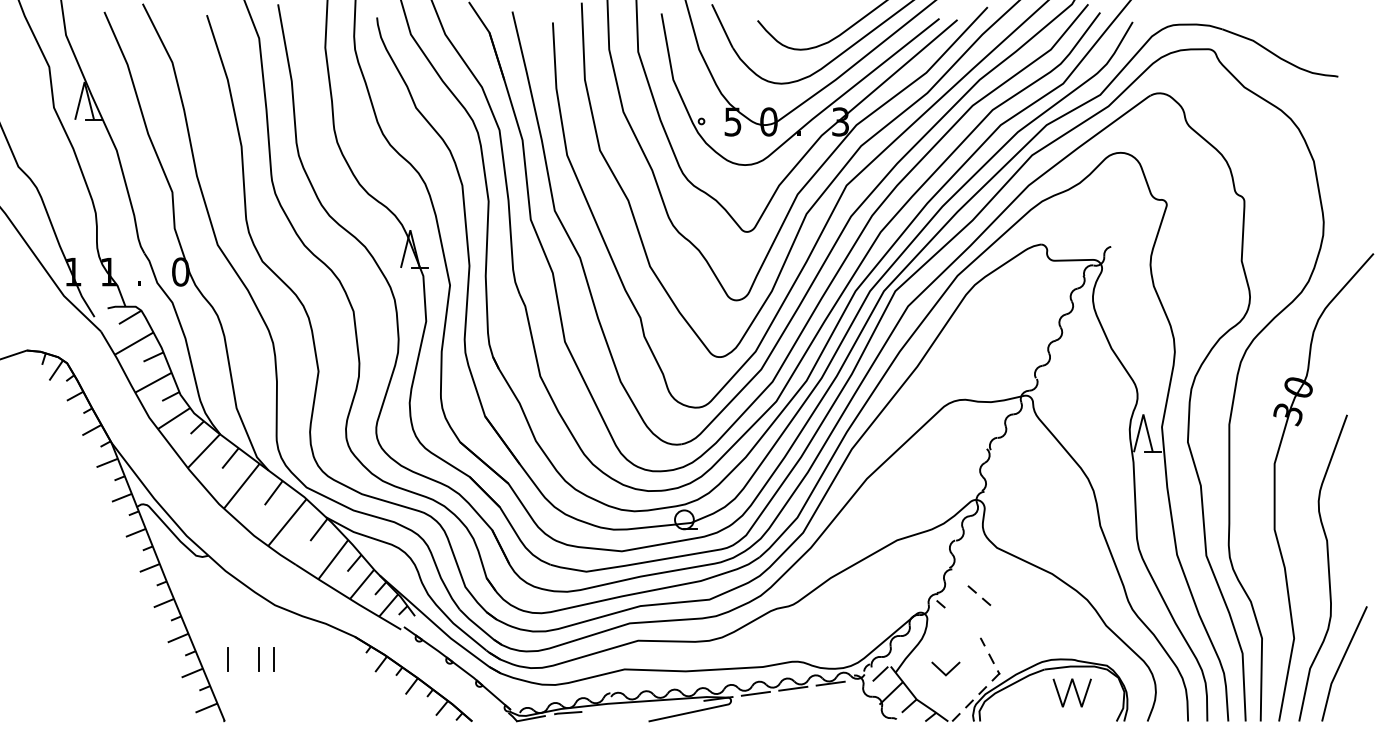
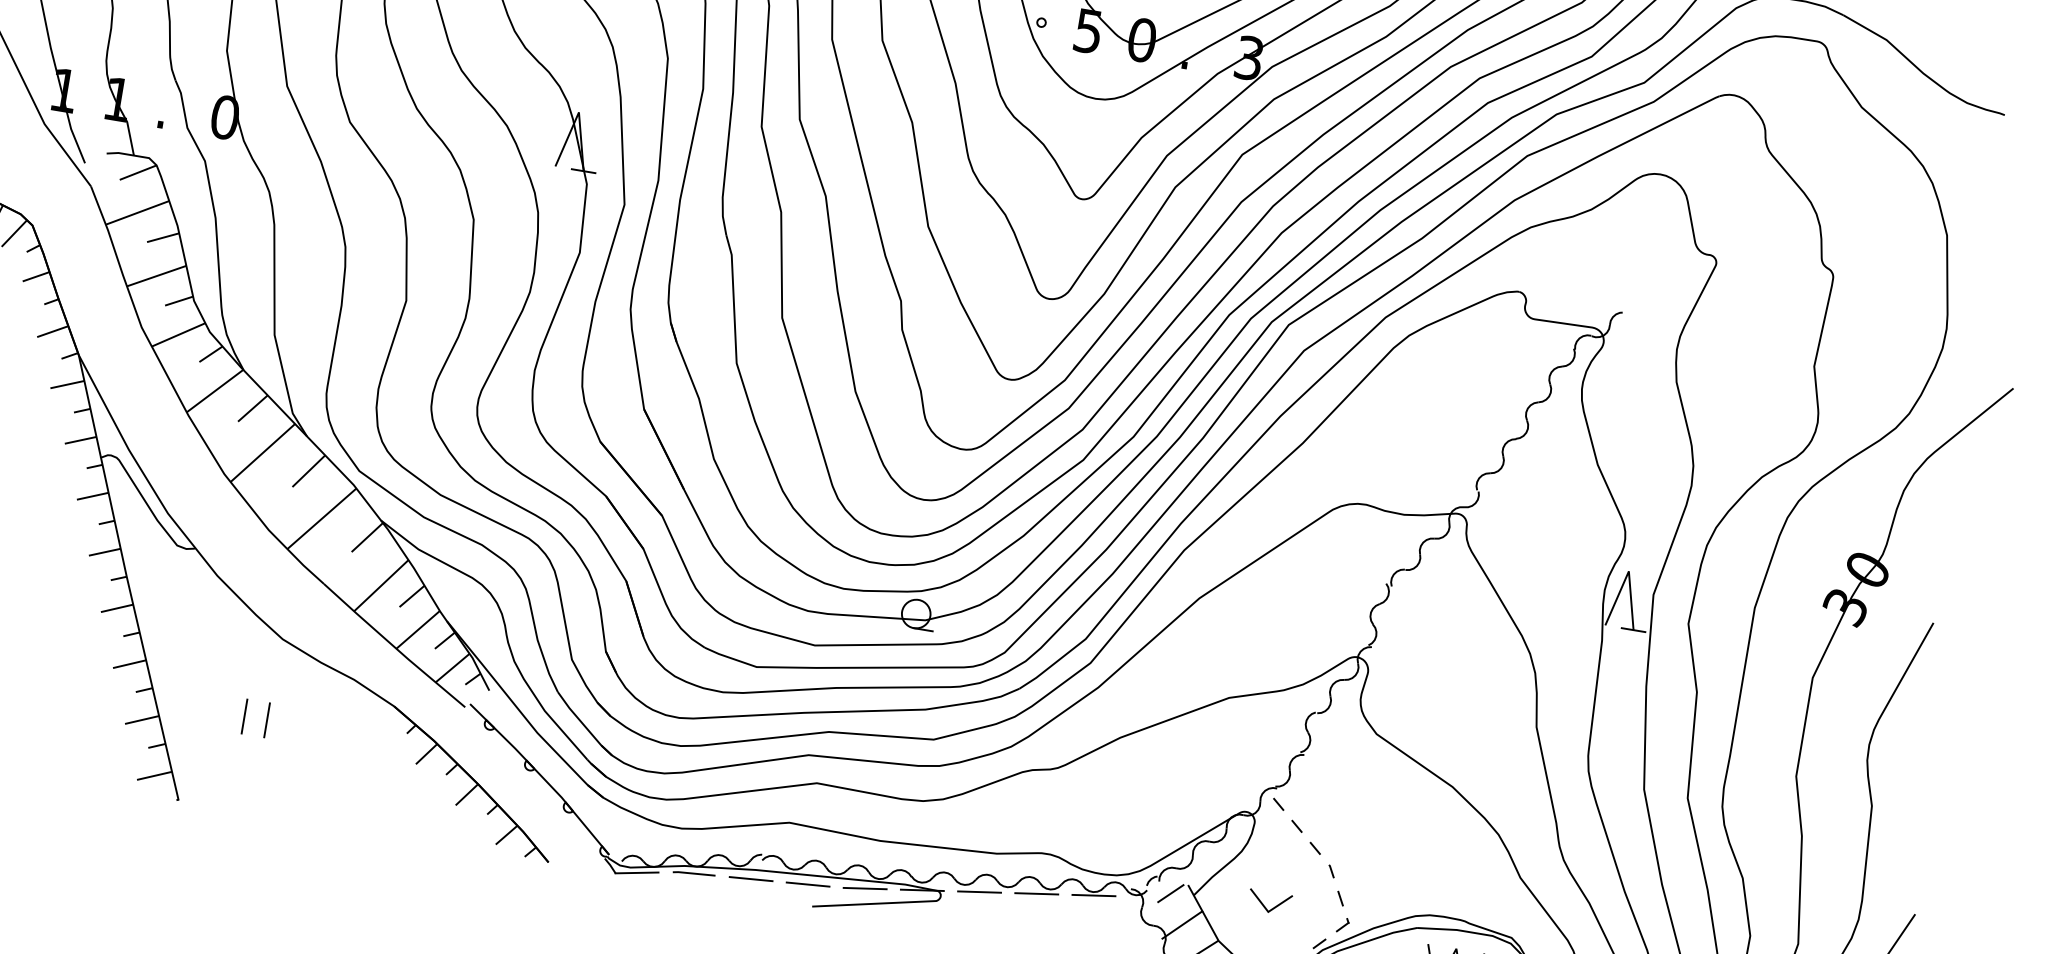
part: (979, 595) -> (1306, 837), moved
line: (227, 659) -> (198, 708), removed
line: (681, 703) -> (865, 887), added
line: (643, 707) -> (808, 884), added
line: (605, 710) -> (750, 879), added

